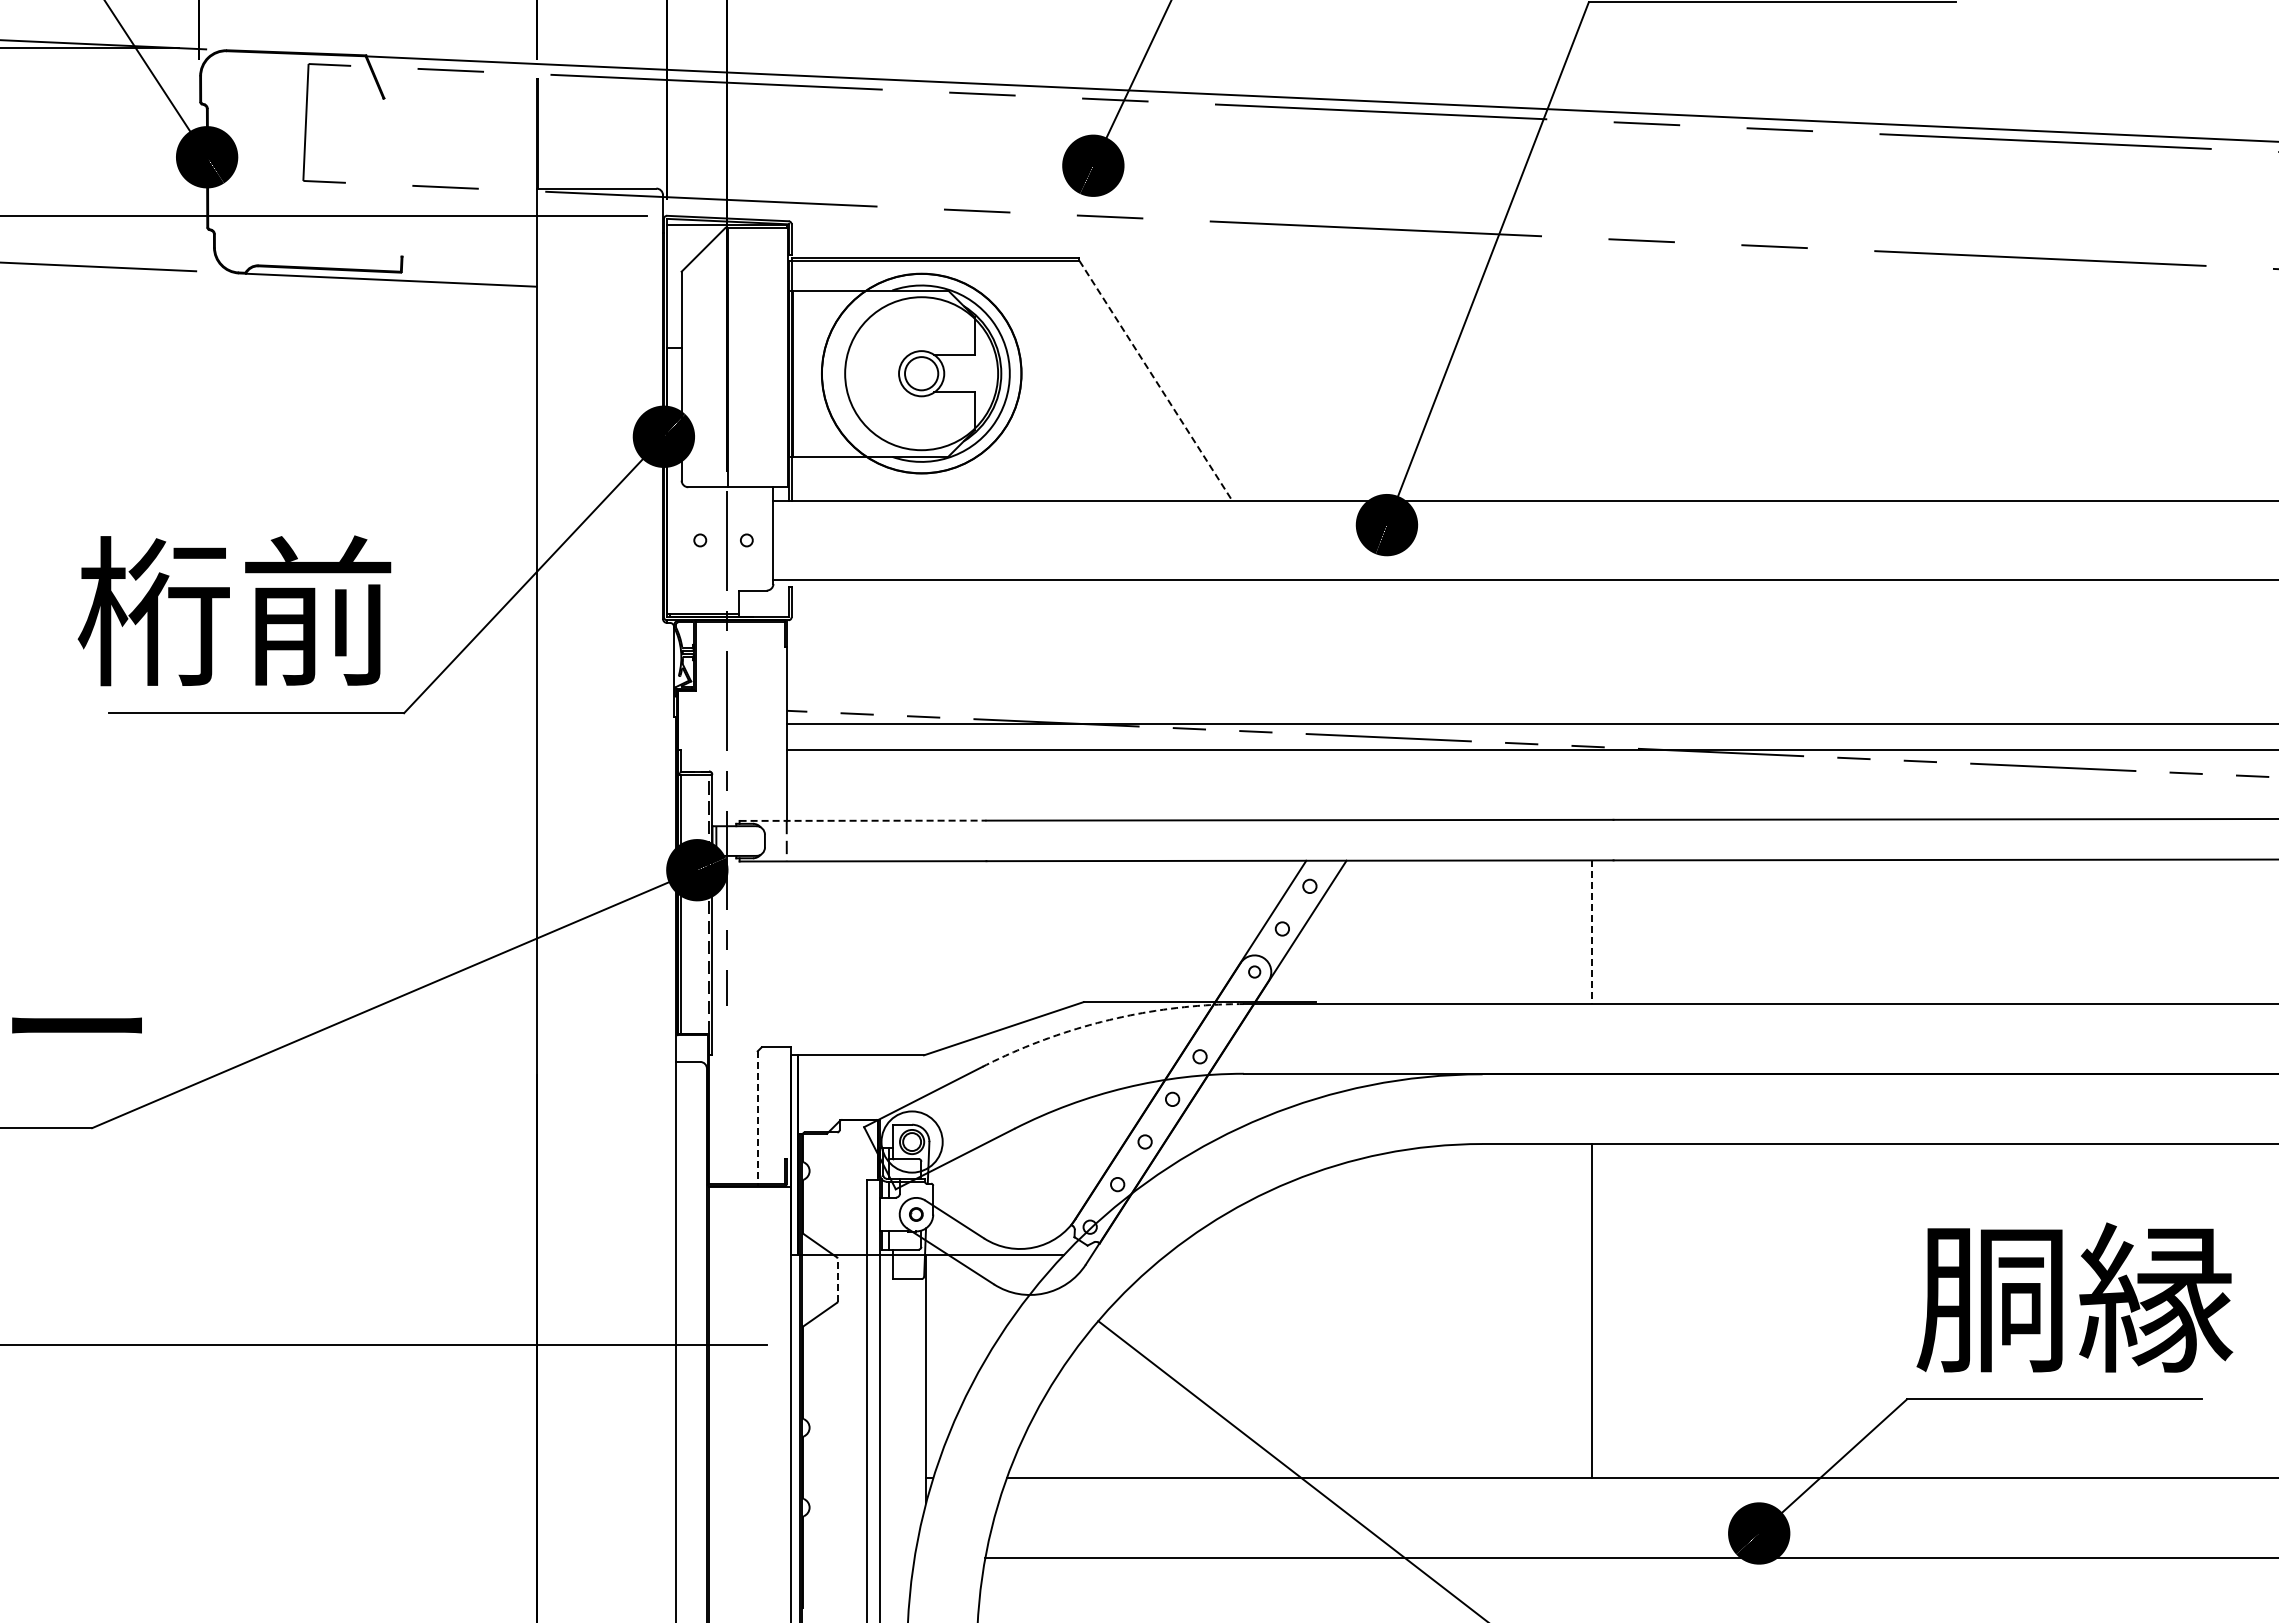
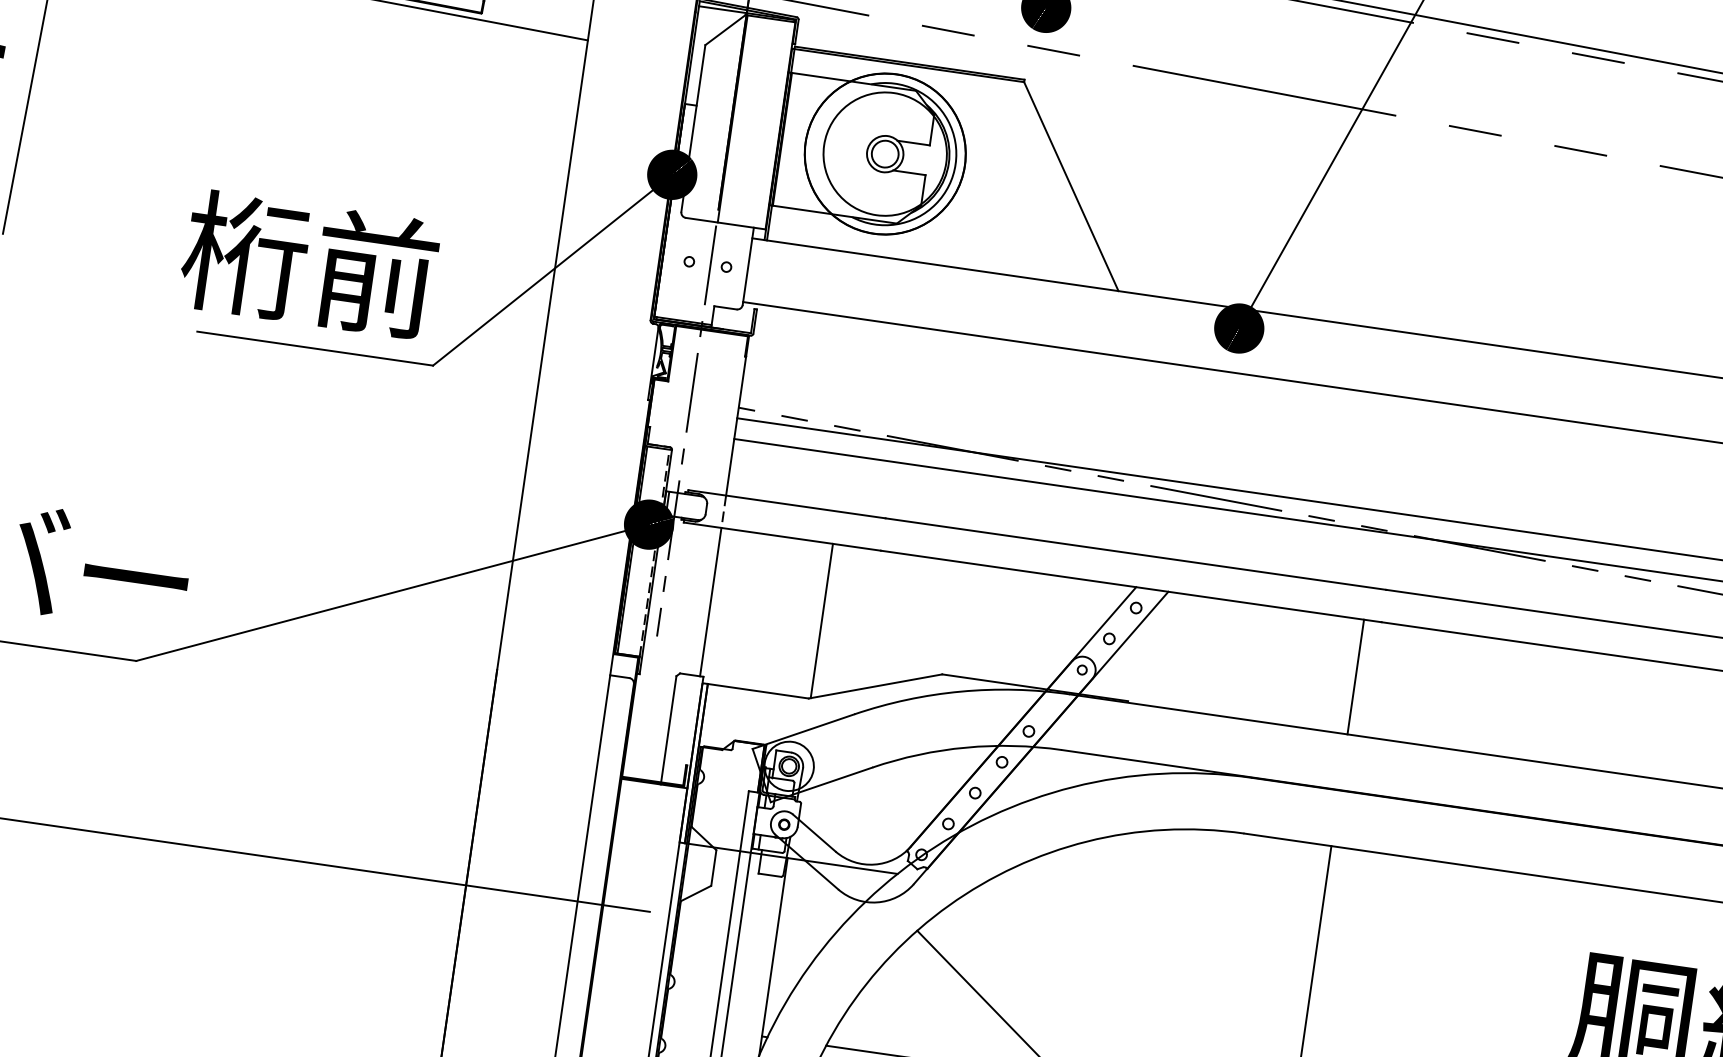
line: (1156, 381) -> (1071, 187), dashed -> solid
line: (863, 820) -> (787, 504), dashed -> solid
line: (1591, 932) -> (1355, 677), dashed -> solid
line: (786, 954) -> (710, 602), added
line: (926, 957) -> (821, 620), added
arc: (1109, 1019) -> (960, 691), dashed -> solid
line: (757, 1119) -> (668, 730), dashed -> solid
line: (837, 1280) -> (713, 868), dashed -> solid

